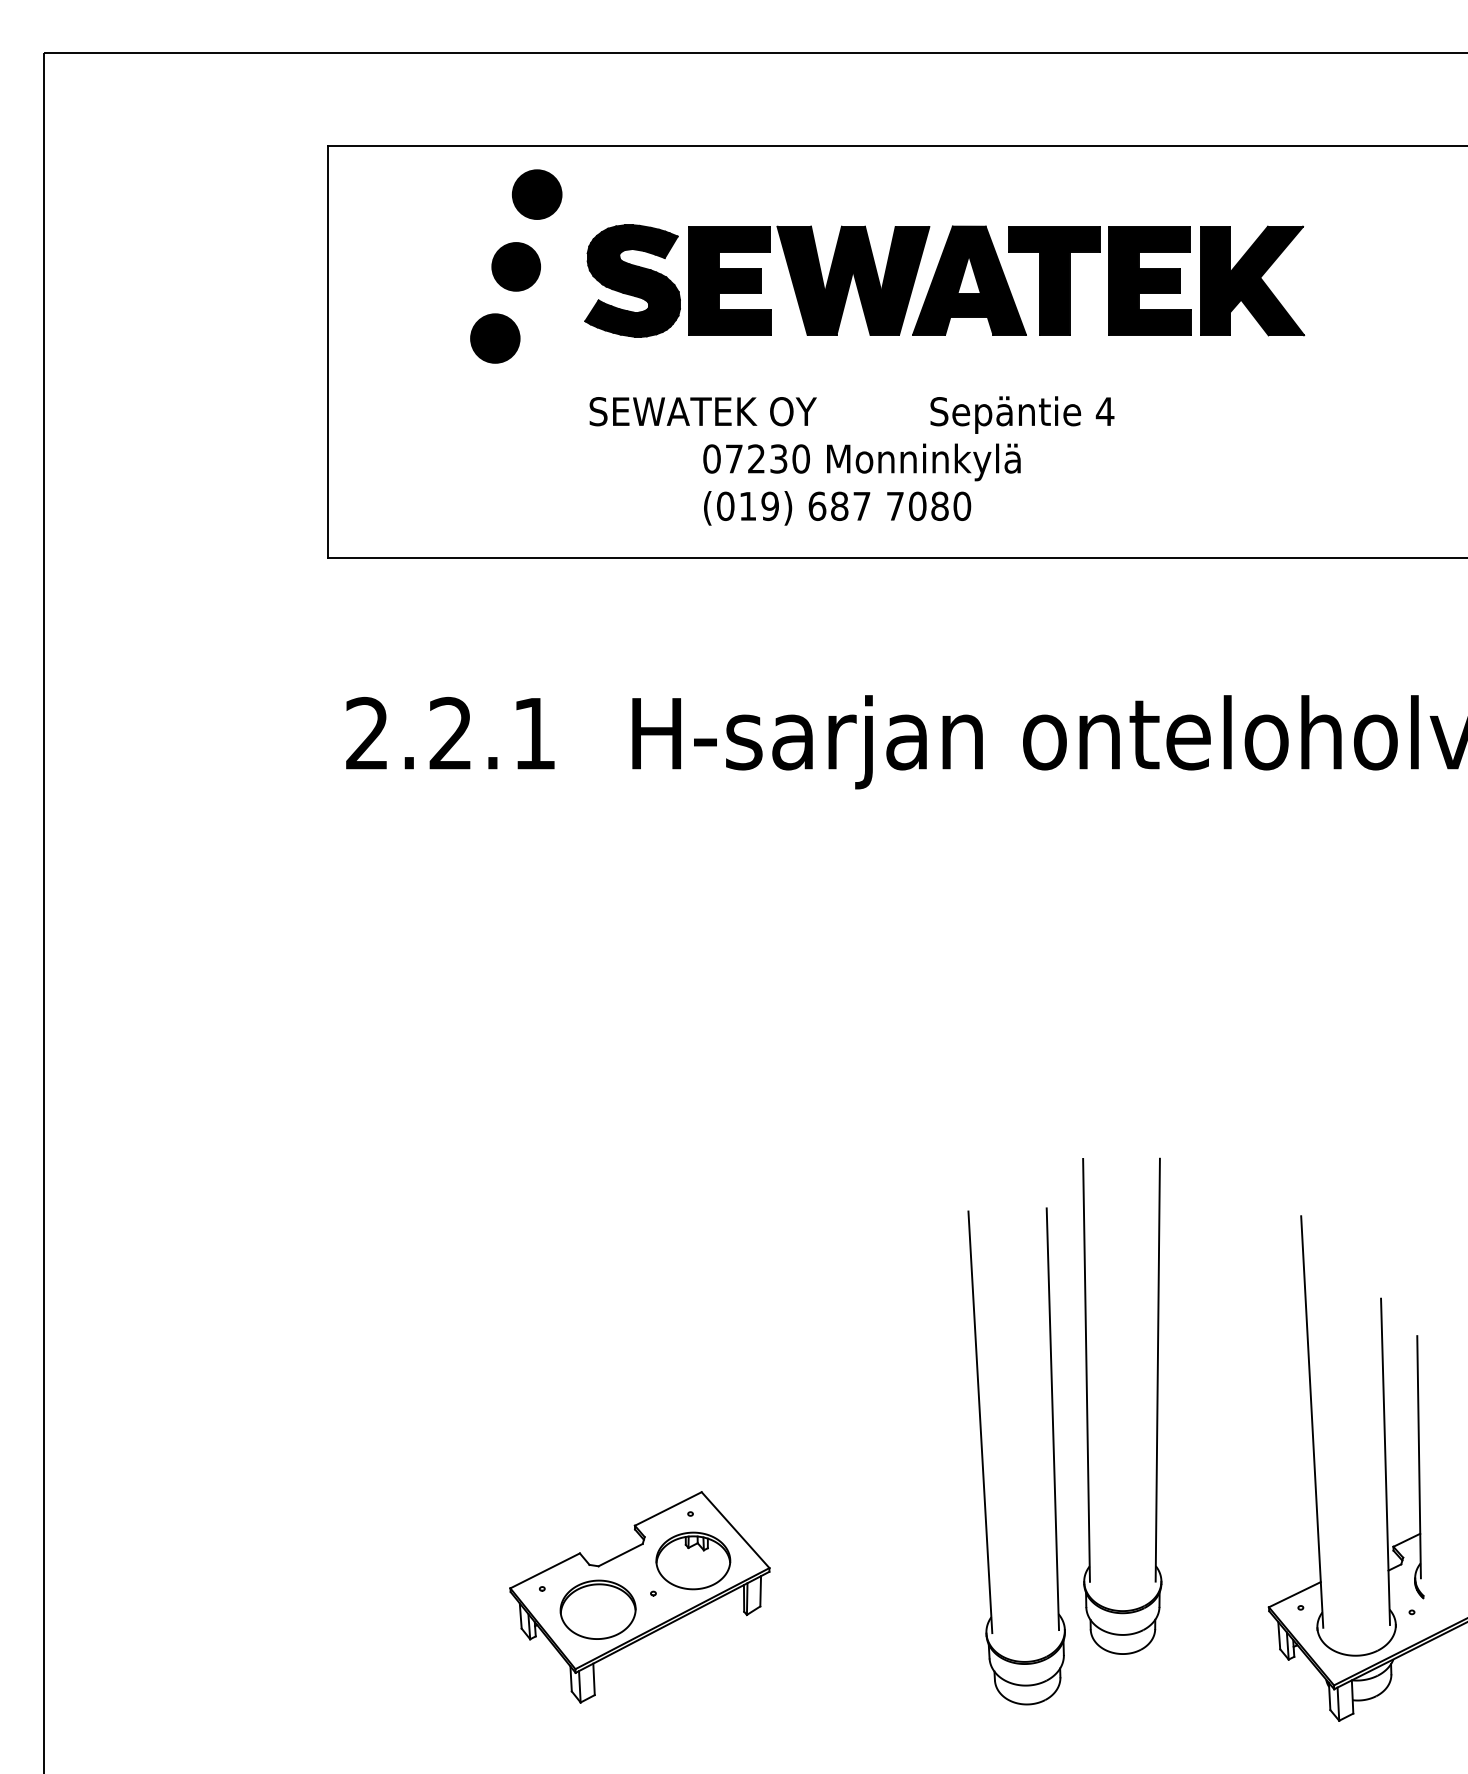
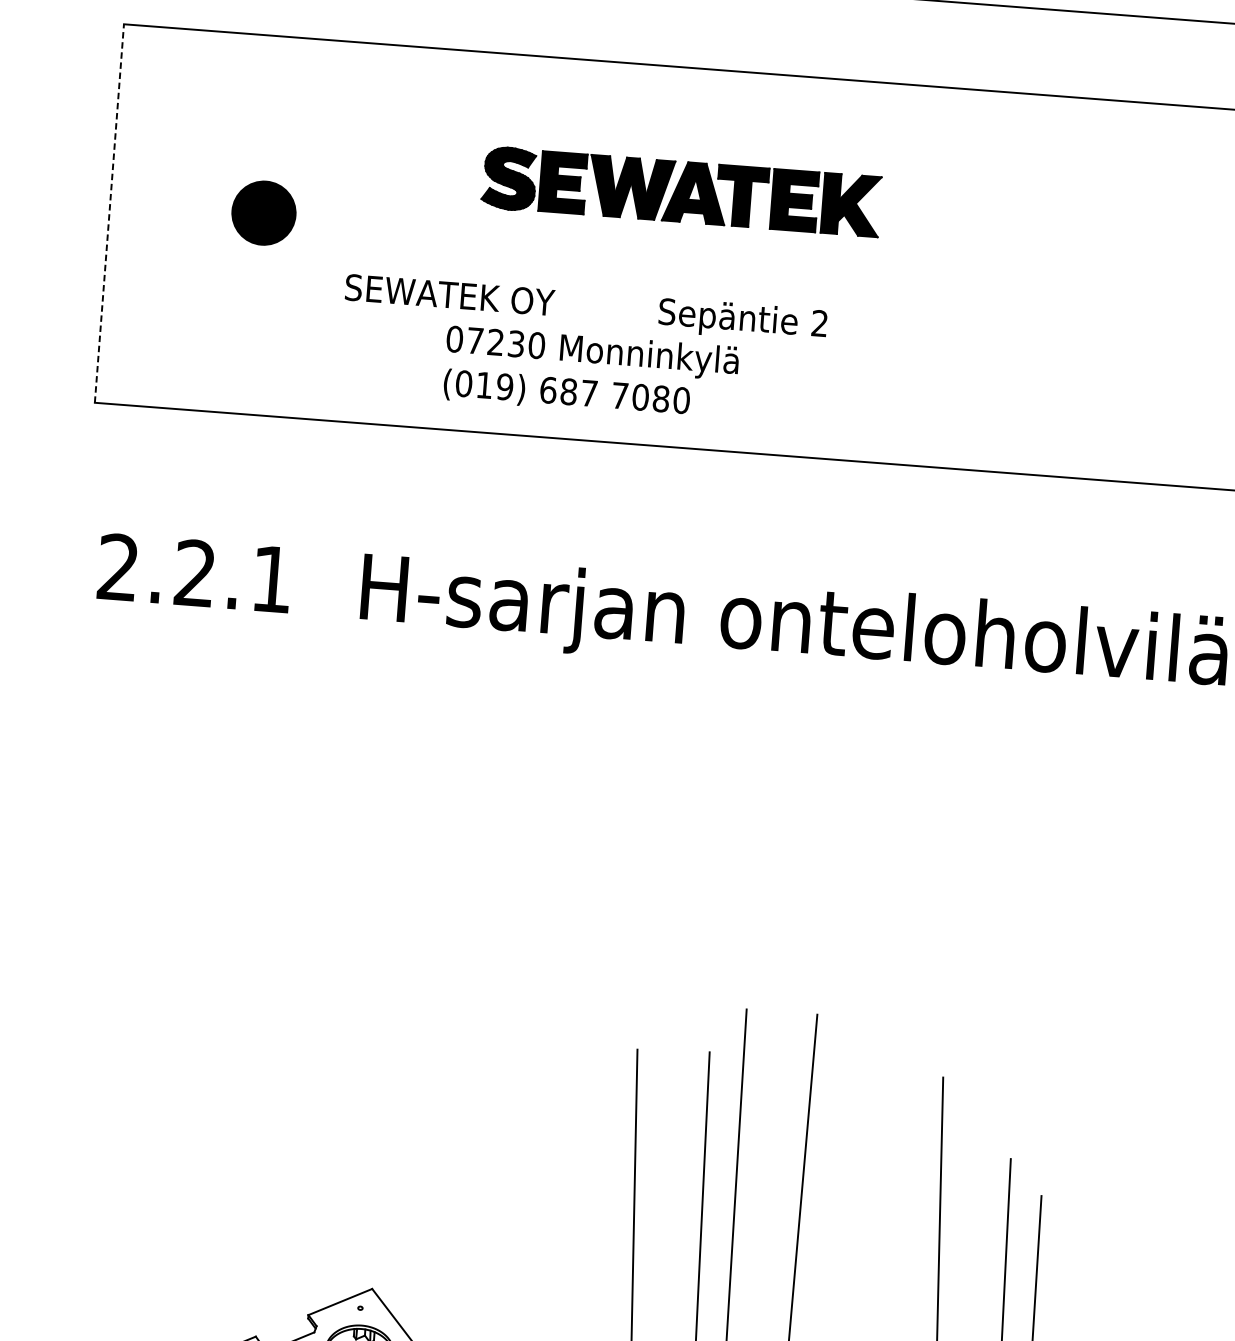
fill: (536, 194) -> (312, 83), removed
part: (515, 266) -> (287, 148), removed
part: (944, 280) -> (681, 191), size x0.6
part: (495, 338) -> (264, 213), size x1.4
line: (328, 351) -> (109, 213), solid -> dashed
text: (1104, 411) -> (819, 323), 4 -> 2

